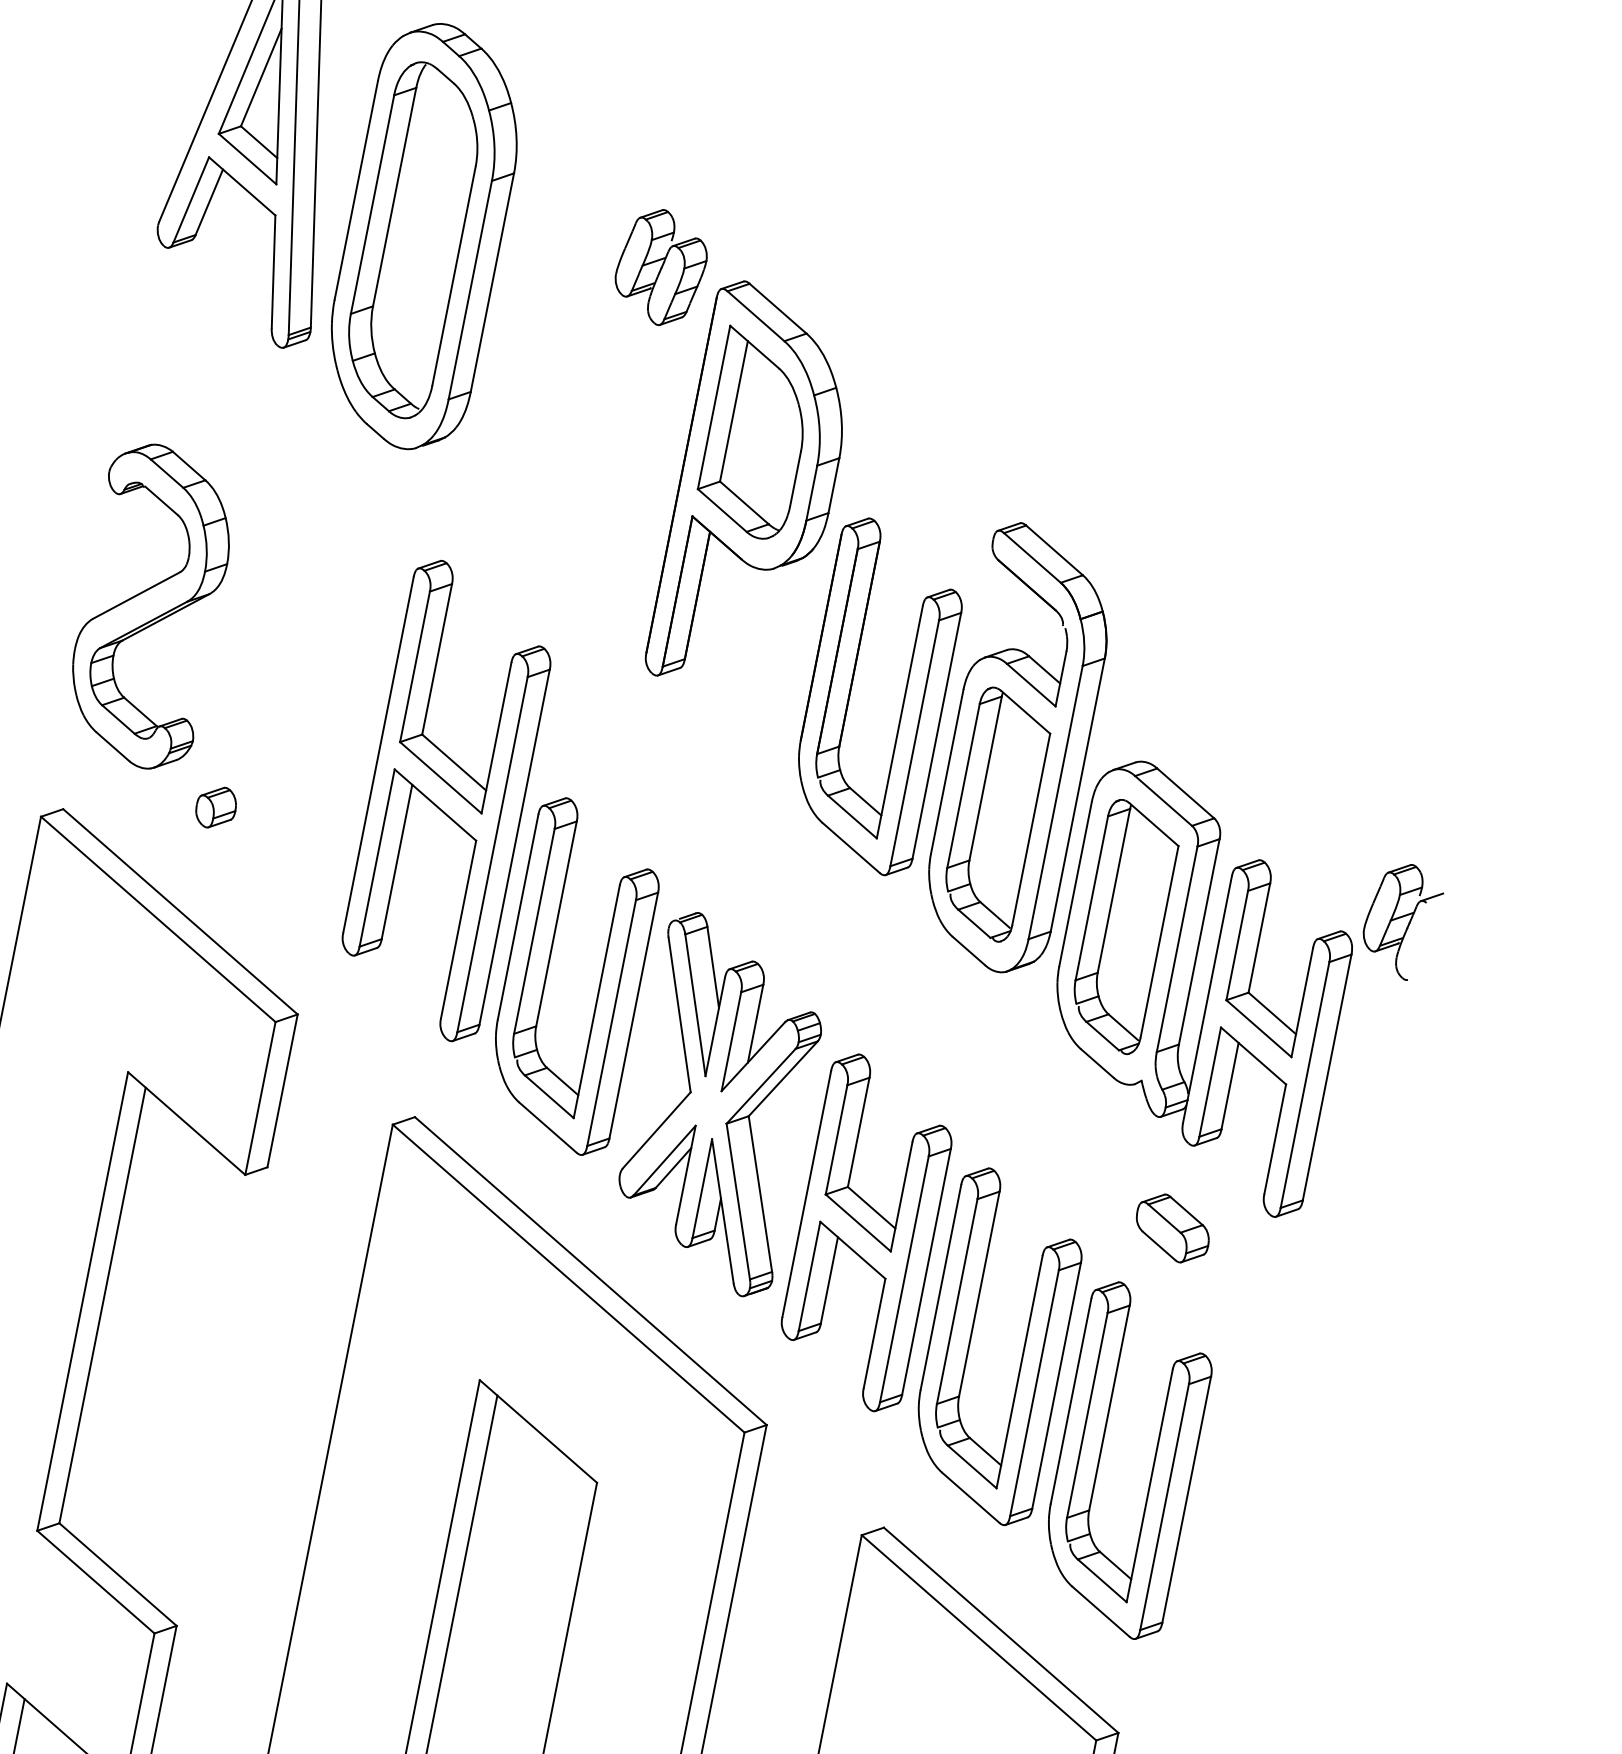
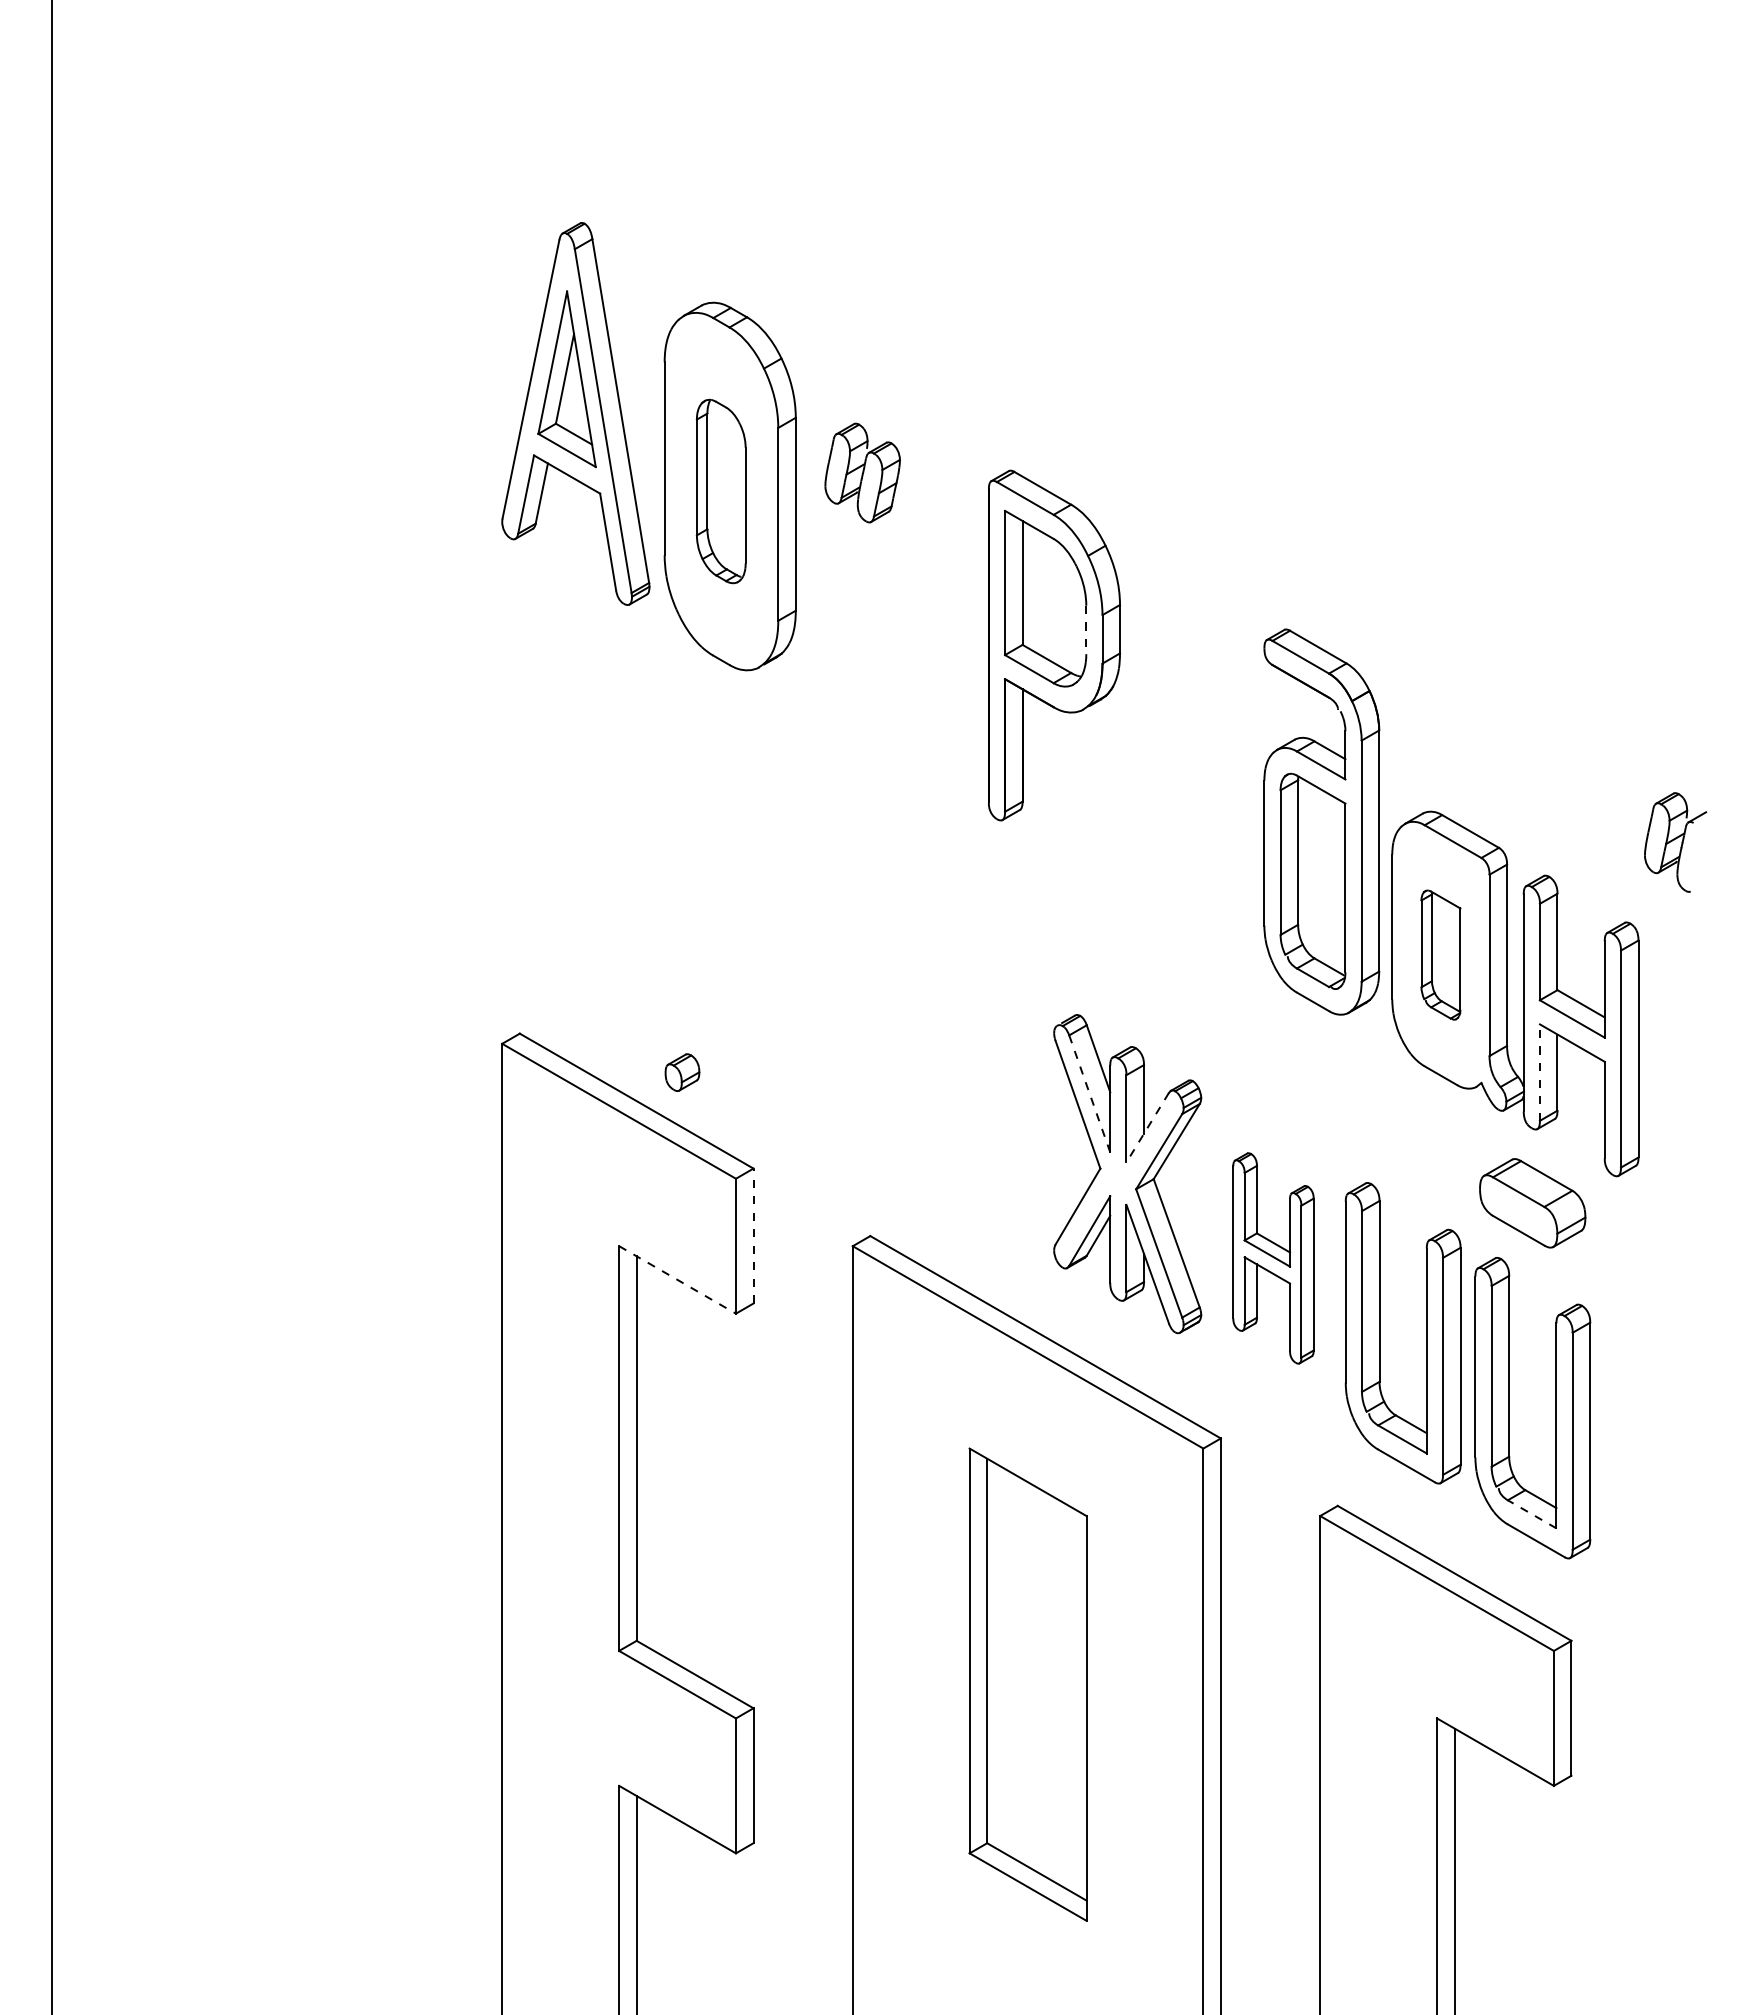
part: (412, 239) -> (720, 491), size x0.6
part: (661, 266) -> (862, 472), moved
line: (795, 479) -> (1086, 630), solid -> dashed
part: (151, 606) -> (560, 846), removed
part: (850, 691) -> (1168, 801), removed
part: (445, 801) -> (843, 962), removed
part: (216, 807) -> (682, 1072), moved
part: (1401, 920) -> (1675, 842), moved
part: (1124, 926) -> (1440, 954), size x0.6
part: (547, 970) -> (958, 1089), removed
line: (695, 1004) -> (1089, 1093), solid -> dashed
line: (753, 1056) -> (1147, 1127), solid -> dashed
line: (1209, 1081) -> (1539, 1072), solid -> dashed
line: (282, 1090) -> (753, 1235), solid -> dashed
line: (187, 1124) -> (678, 1280), solid -> dashed
part: (1172, 1227) -> (1532, 1202), size x1.6
part: (866, 1232) -> (1273, 1258), size x0.7
line: (1101, 1580) -> (1531, 1514), solid -> dashed

